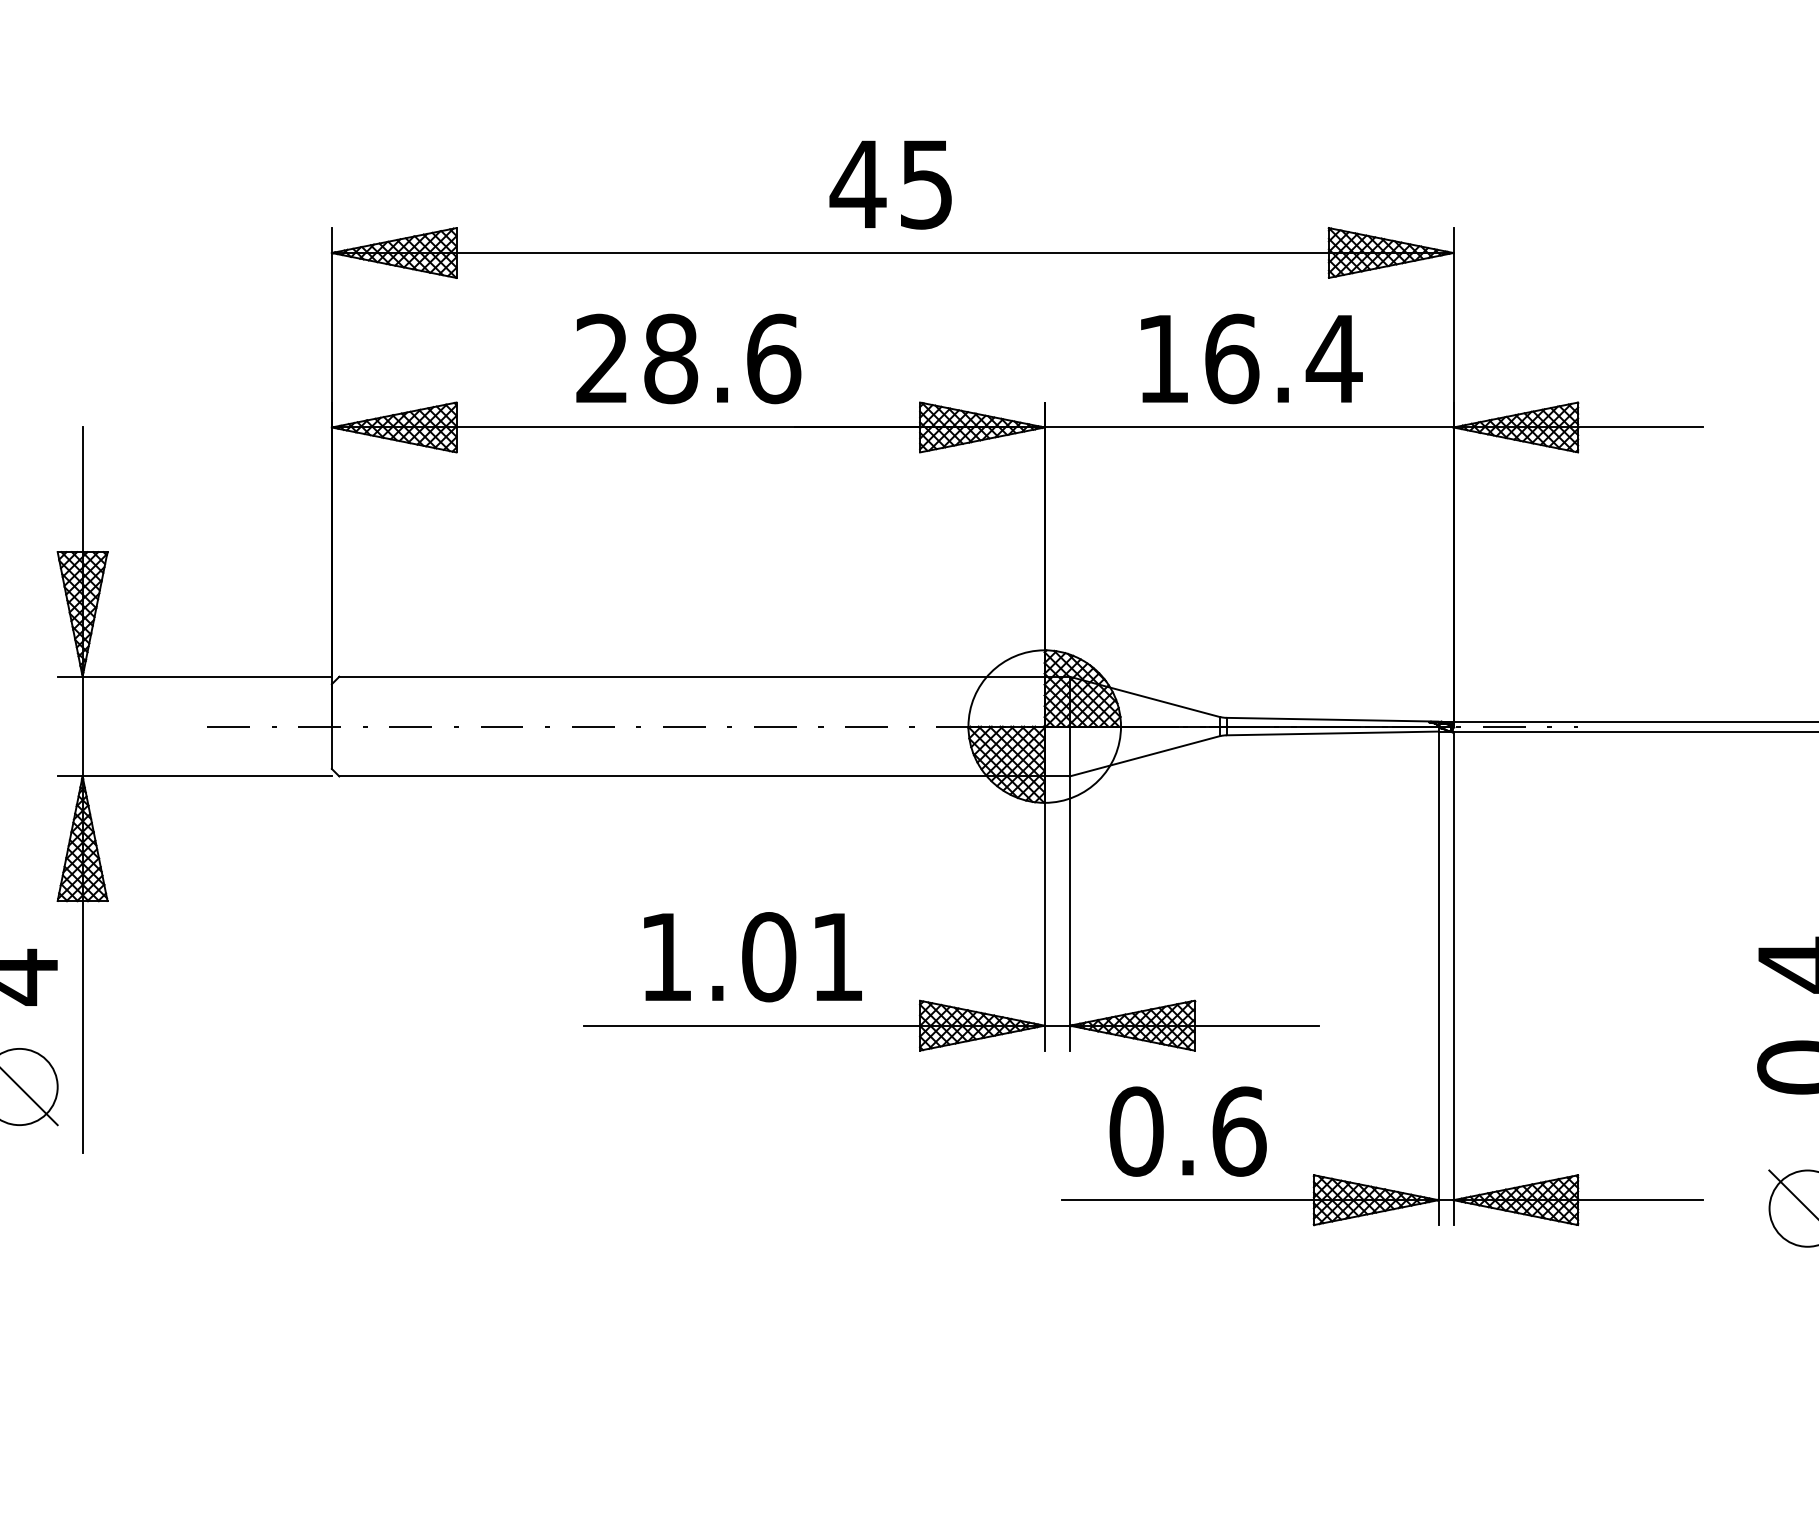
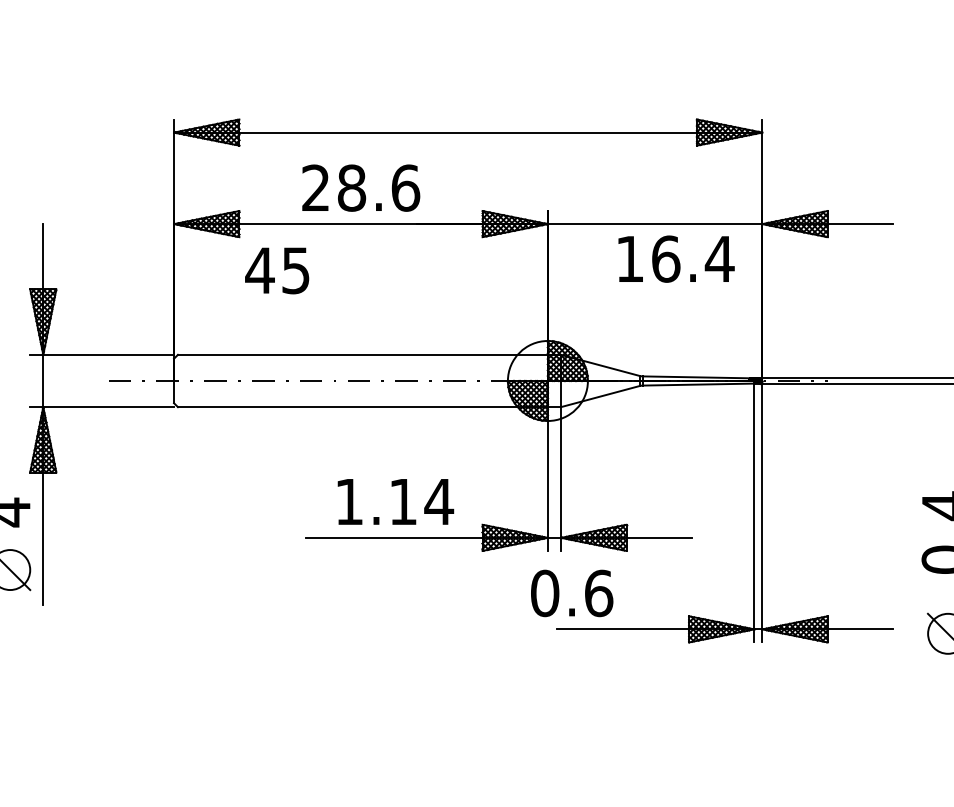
text: (891, 184) -> (277, 270), moved
text: (1251, 357) -> (676, 258), moved
text: (803, 956) -> (421, 501), 1.01 -> 1.14
text: (1188, 1131) -> (572, 593), moved

